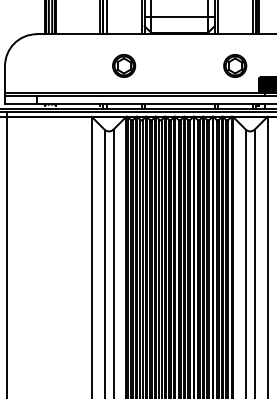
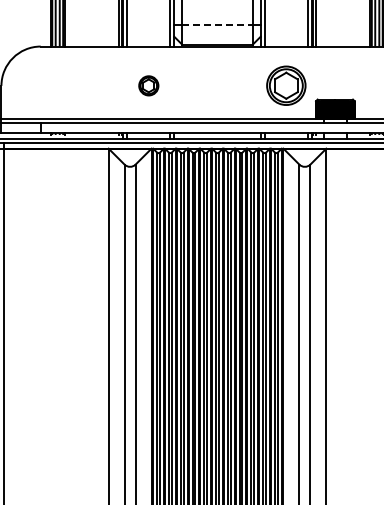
line: (179, 16) -> (217, 24), solid -> dashed
part: (123, 65) -> (148, 85), size x0.7
part: (234, 65) -> (285, 85), size x1.4

